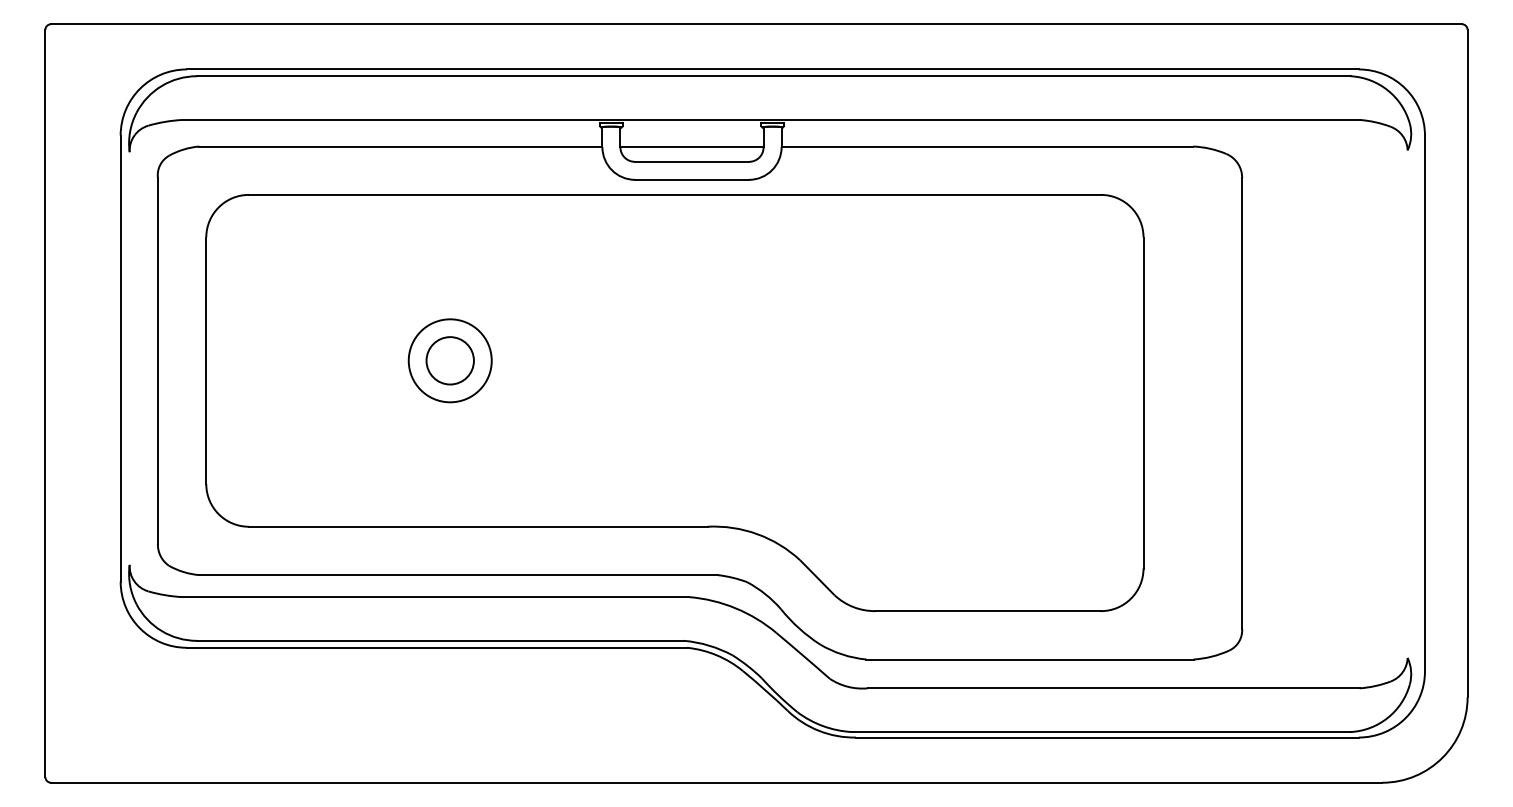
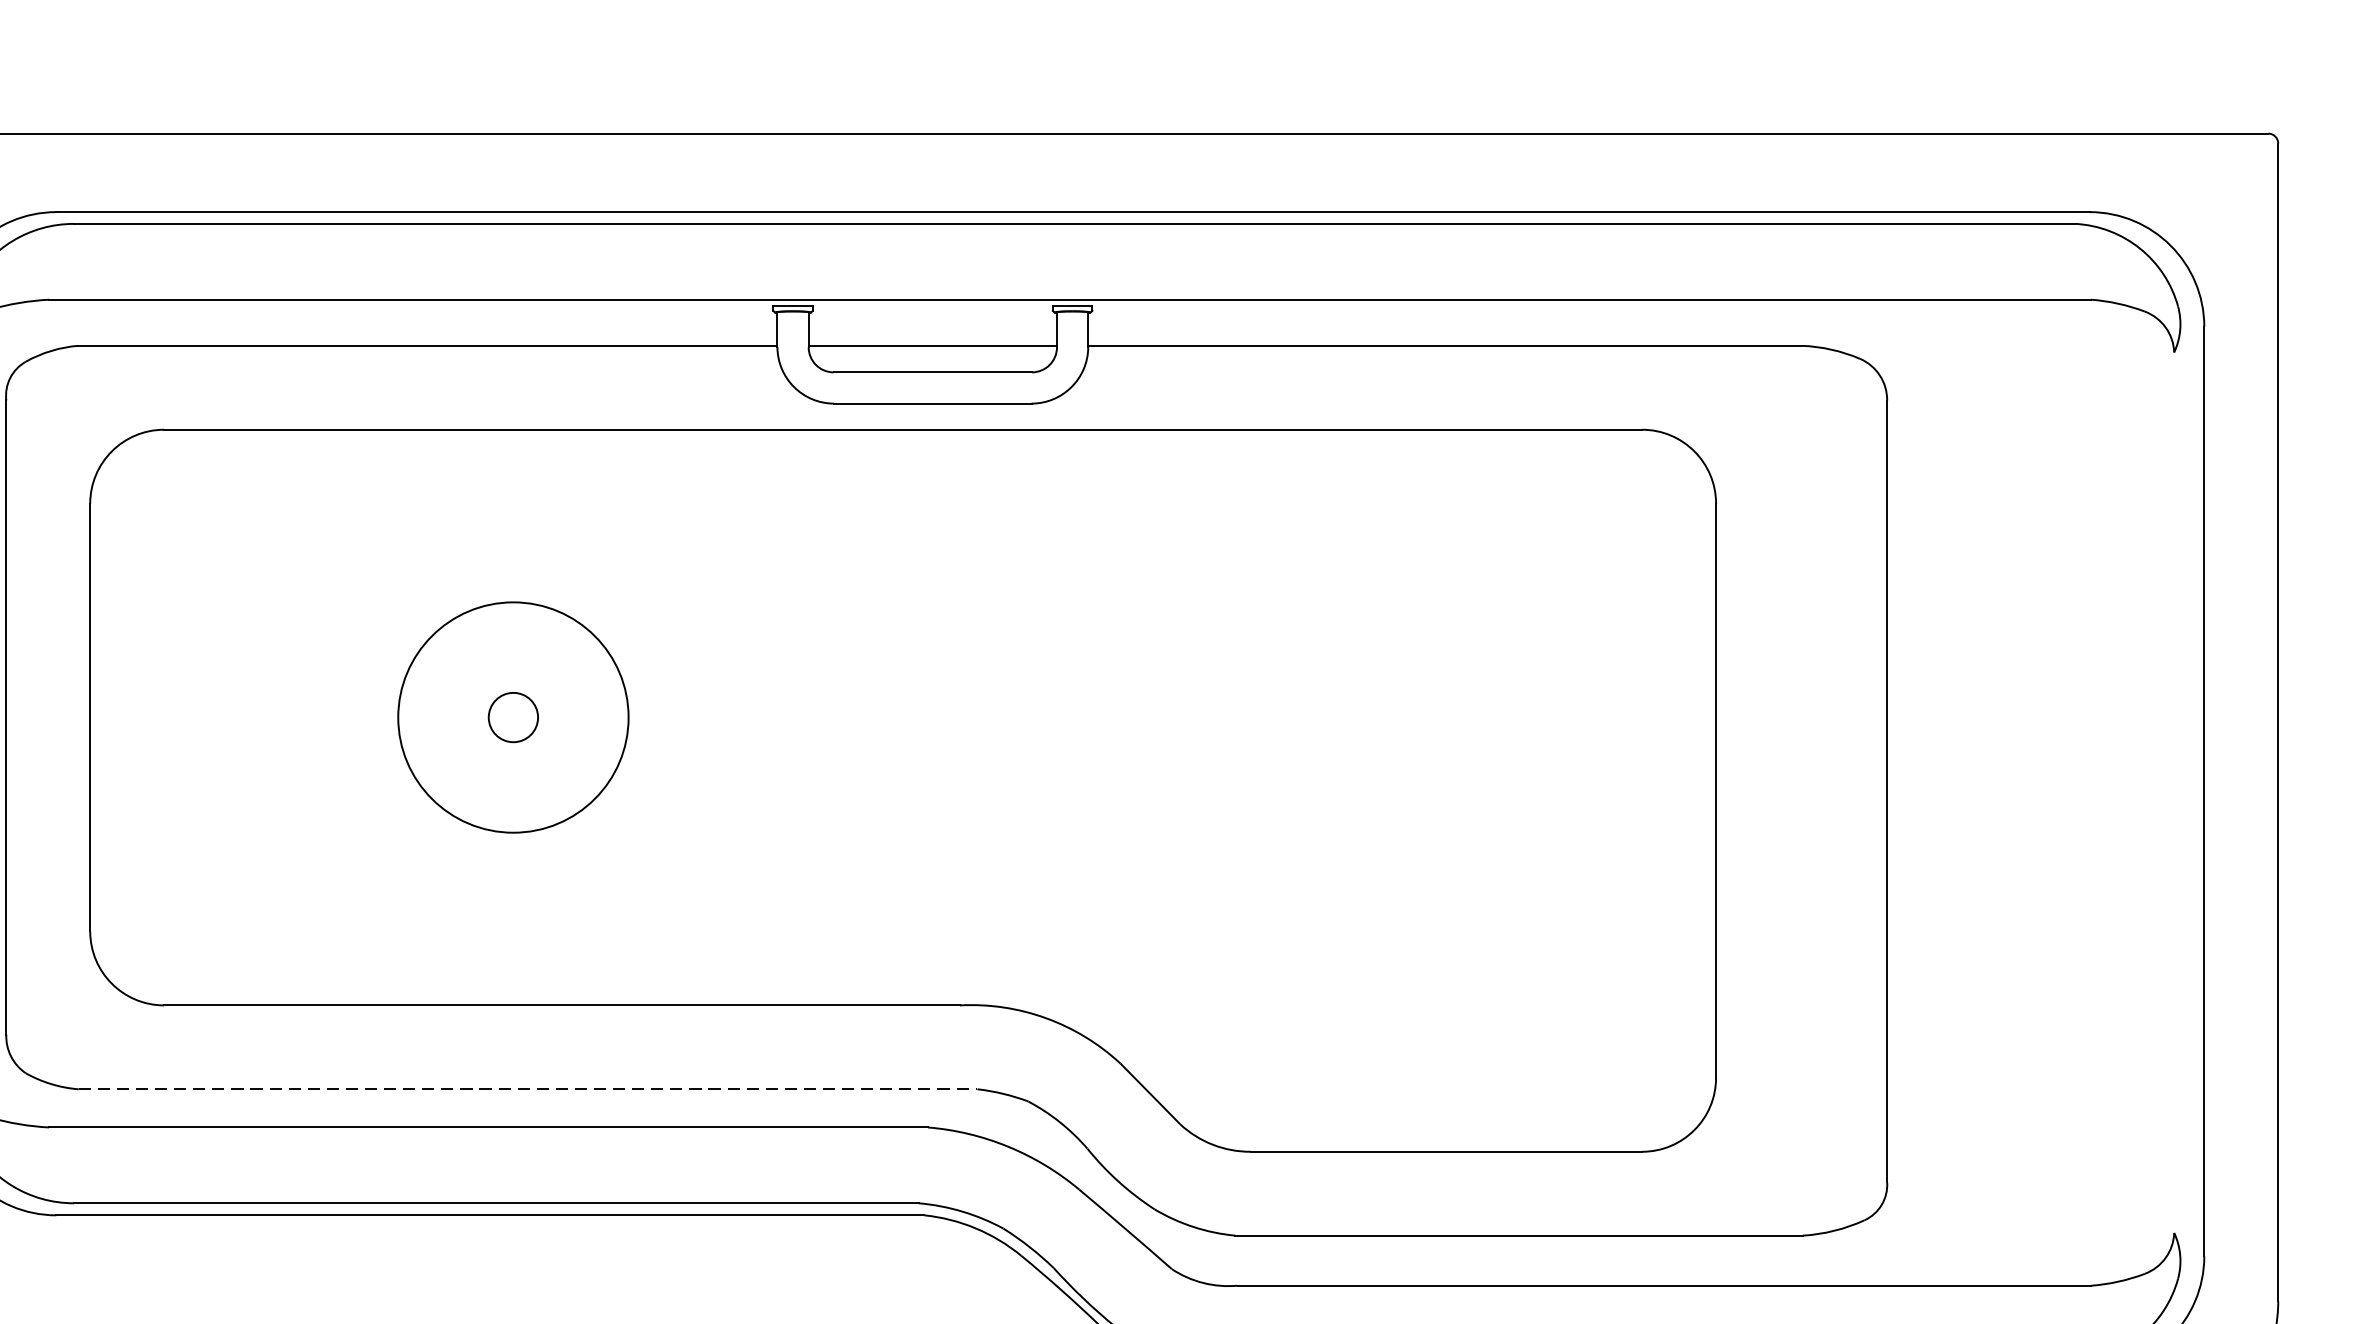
circle: (449, 360) -> (512, 716), size x0.6
circle: (449, 360) -> (512, 716), size x1.6
line: (459, 575) -> (529, 1089), solid -> dashed

